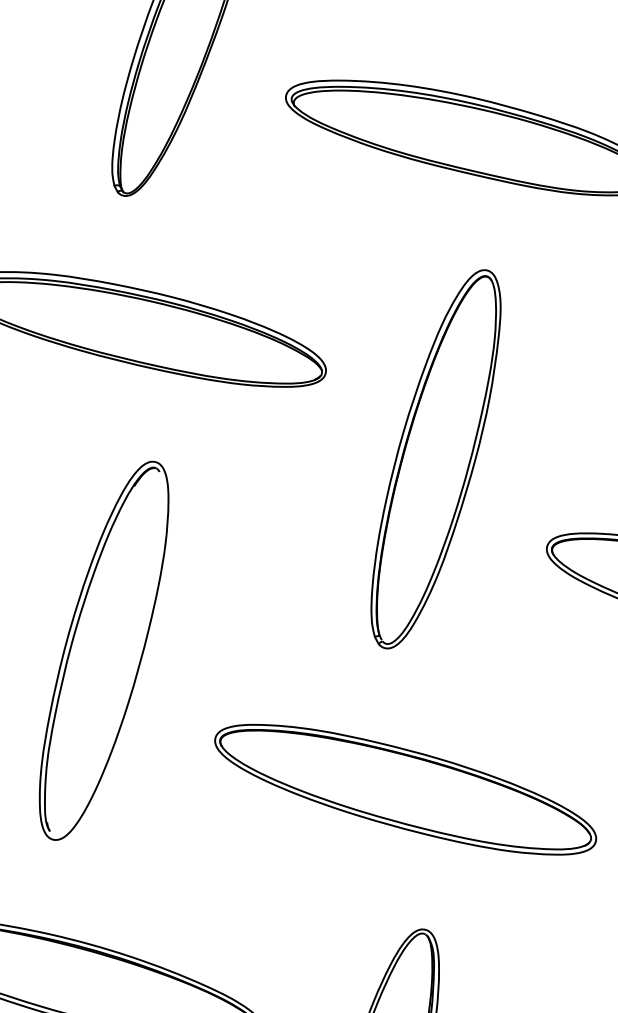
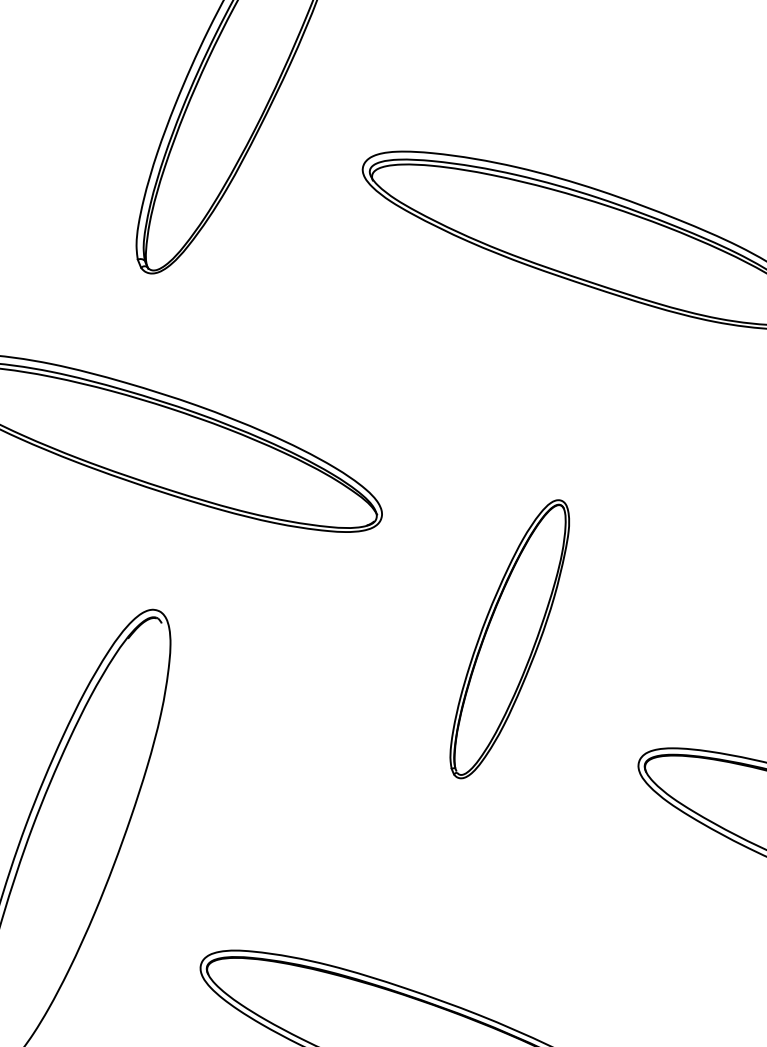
part: (435, 459) -> (509, 639), size x0.6

